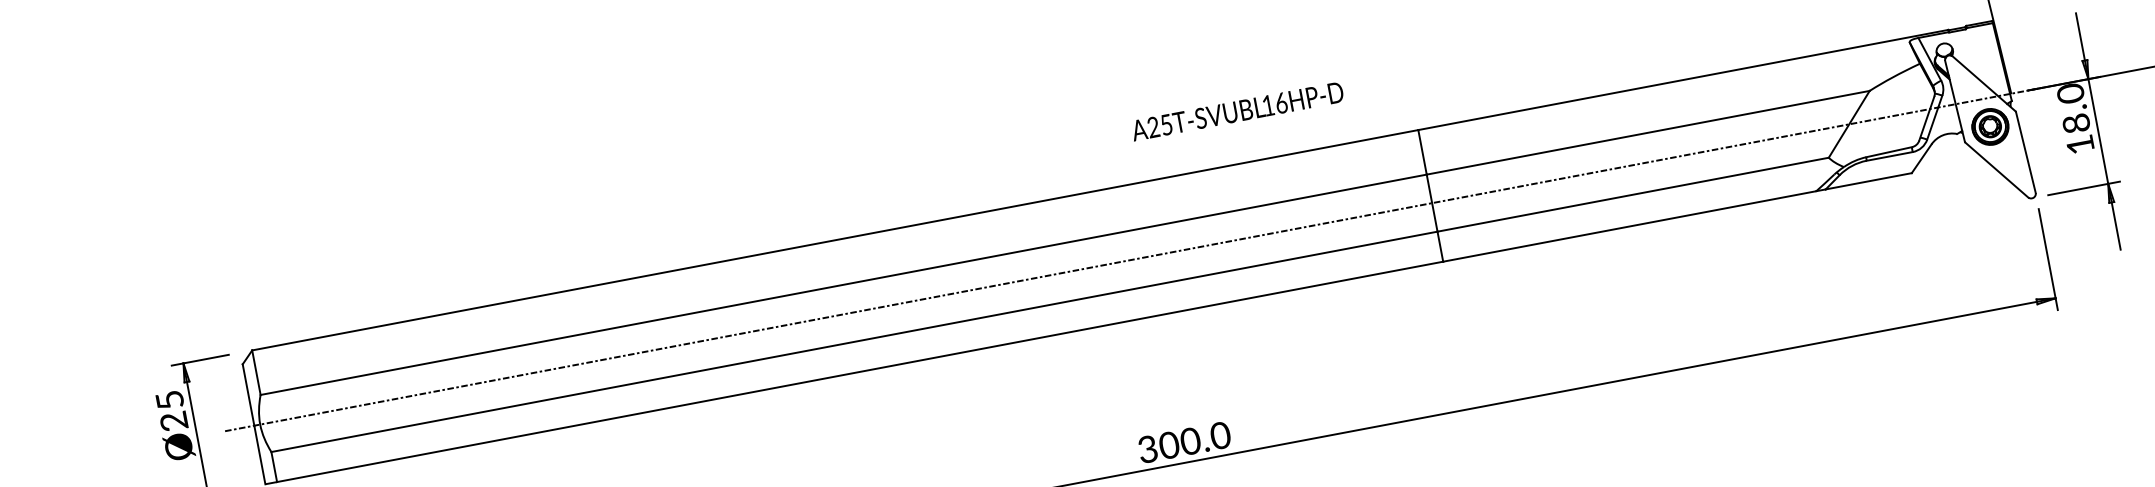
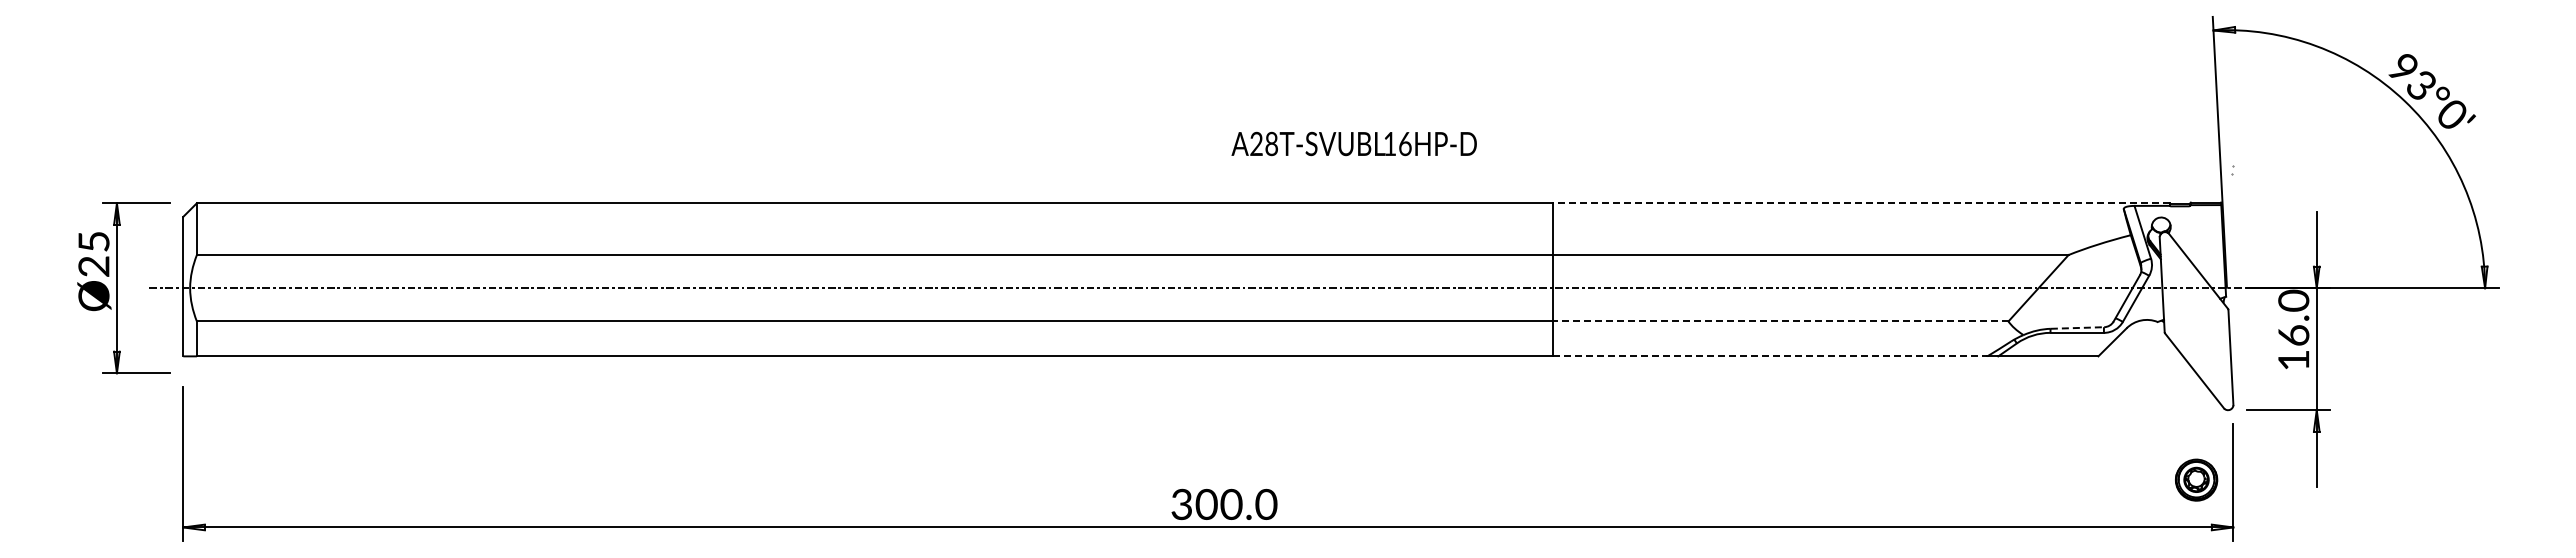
line: (1683, 80) -> (1861, 203), solid -> dashed
text: (2076, 123) -> (2293, 335), 18.0 -> 16.0
text: (1166, 124) -> (1271, 143), A25T-SVUBL -> A28T-SVUBL
part: (1990, 126) -> (2196, 479), moved
line: (1889, 152) -> (2077, 328), solid -> dashed
line: (1632, 194) -> (1780, 321), solid -> dashed
line: (1629, 226) -> (1770, 356), solid -> dashed

